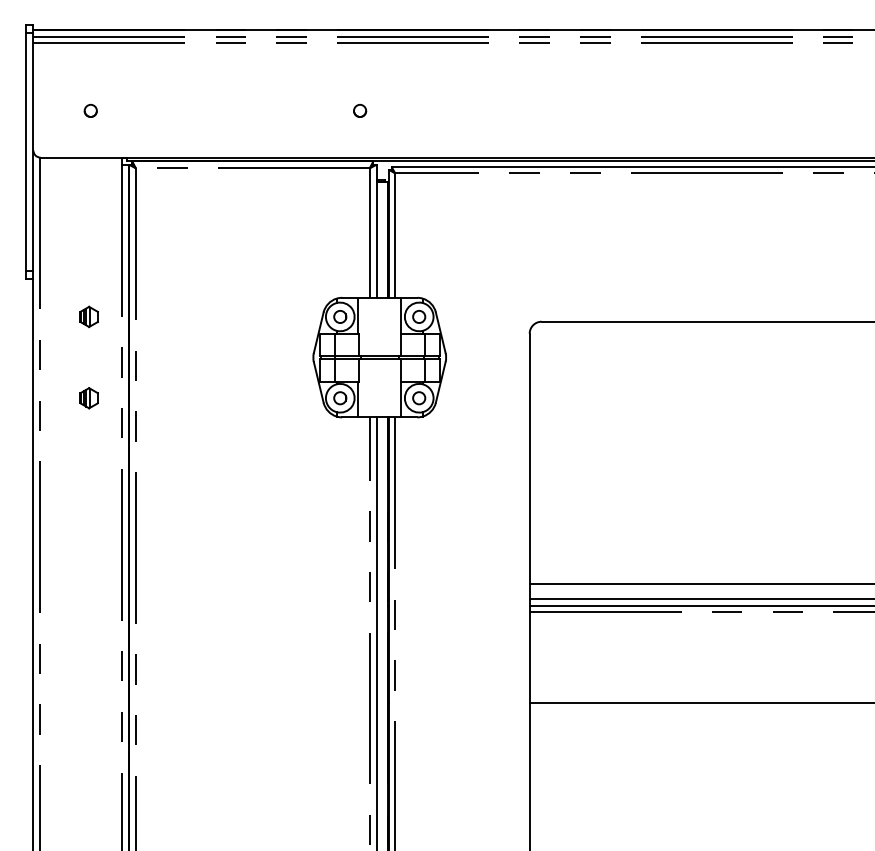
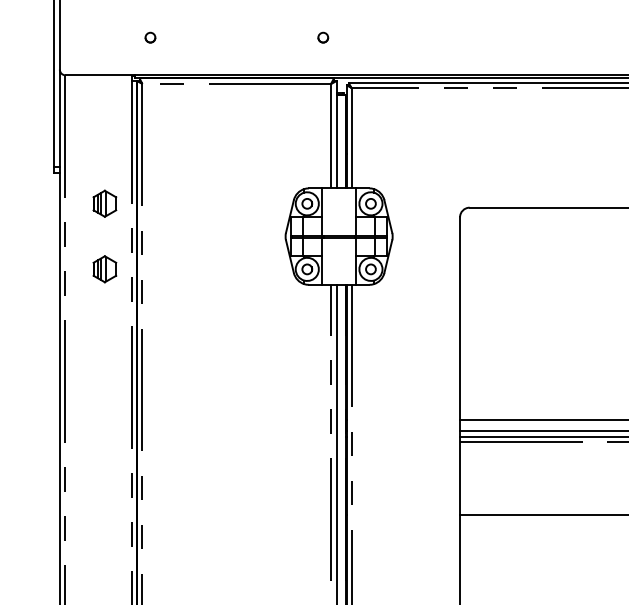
circle: (90, 110) -> (150, 37), moved
part: (88, 316) -> (104, 203), size x1.6
part: (88, 398) -> (104, 269), size x1.6

